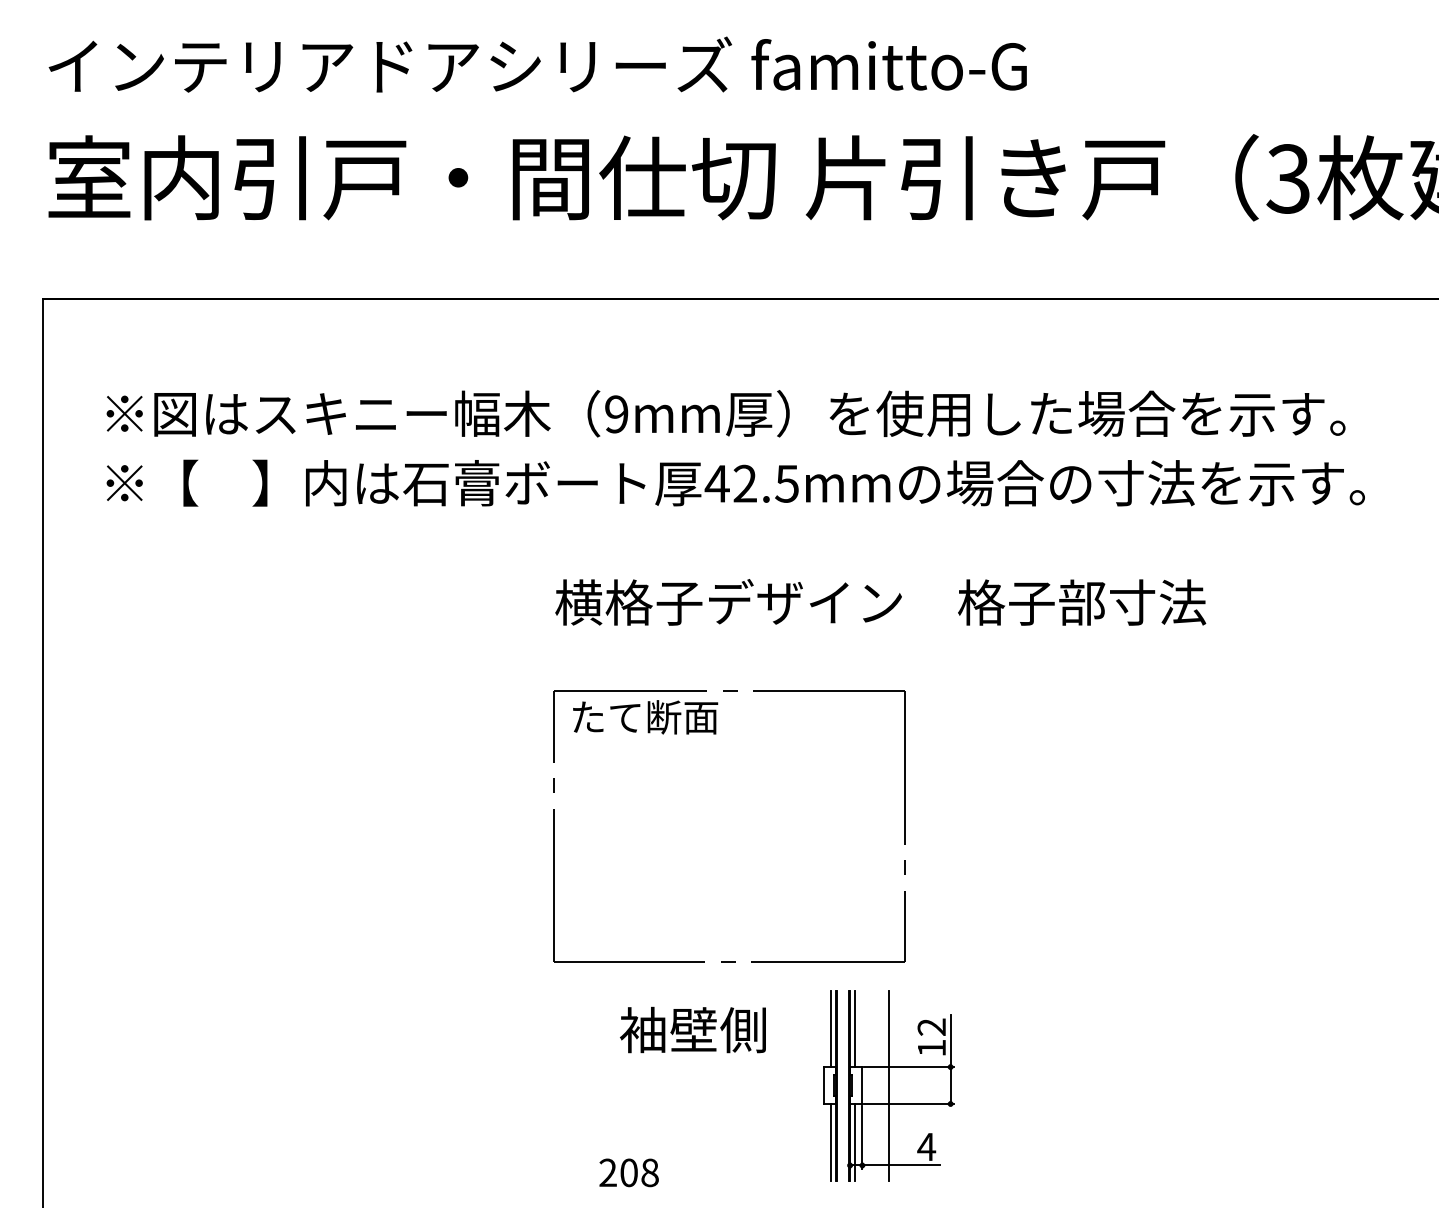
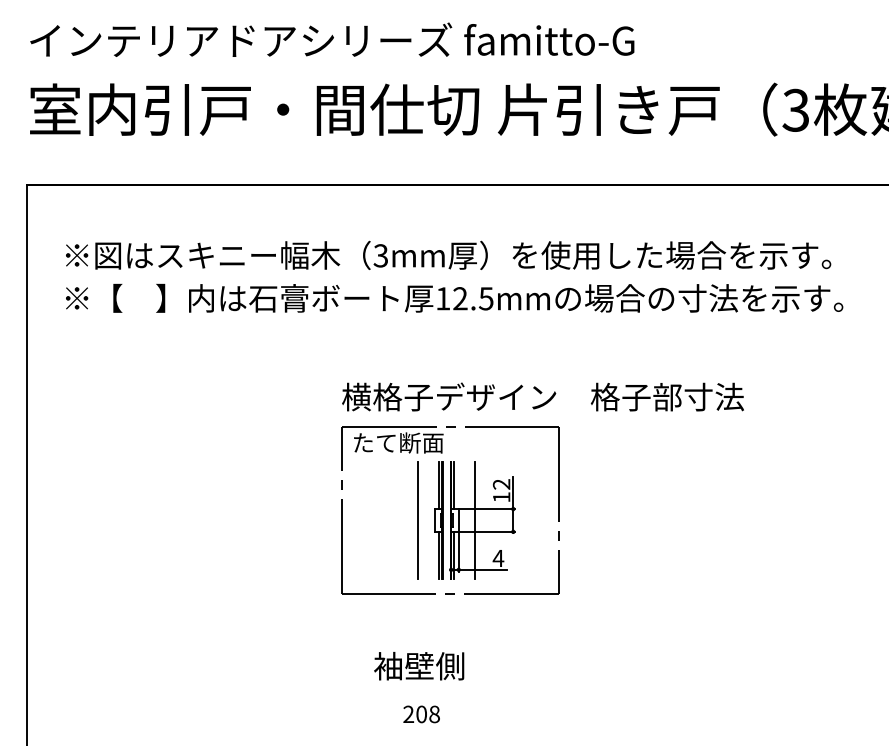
text: (615, 413) -> (380, 255), 9mm -> 3mm
text: (716, 483) -> (442, 298), 42.5mm -> 12.5mm
text: (879, 601) -> (542, 396), moved
line: (675, 842) -> (417, 520), added
text: (693, 1030) -> (419, 666), moved
part: (887, 1085) -> (474, 520), moved
text: (628, 1172) -> (421, 714), moved

